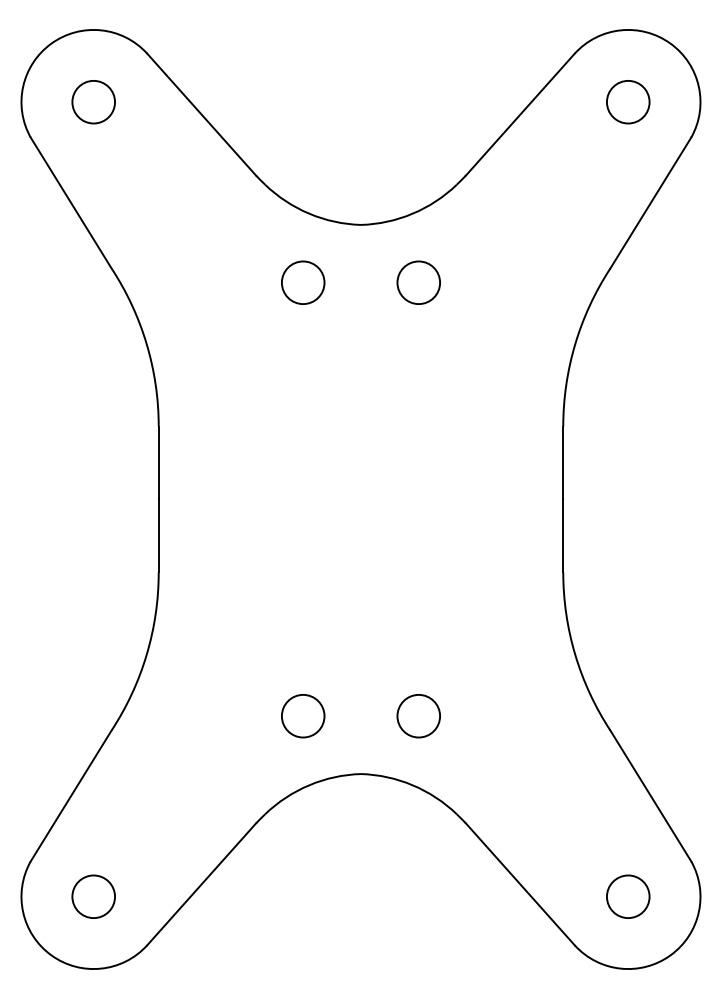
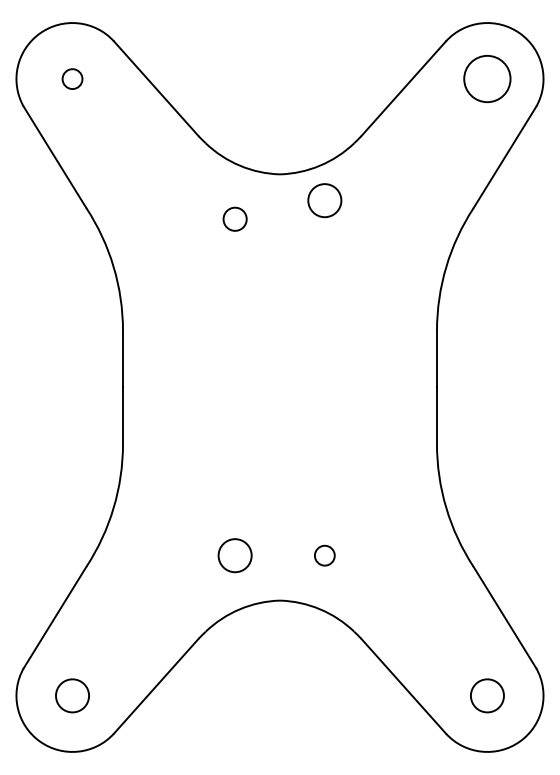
circle: (93, 101) -> (72, 78), size x0.6
circle: (628, 102) -> (487, 79), size x1.4
circle: (302, 282) -> (234, 219), size x0.7
circle: (418, 282) -> (324, 200), moved
circle: (418, 715) -> (324, 555), size x0.6

